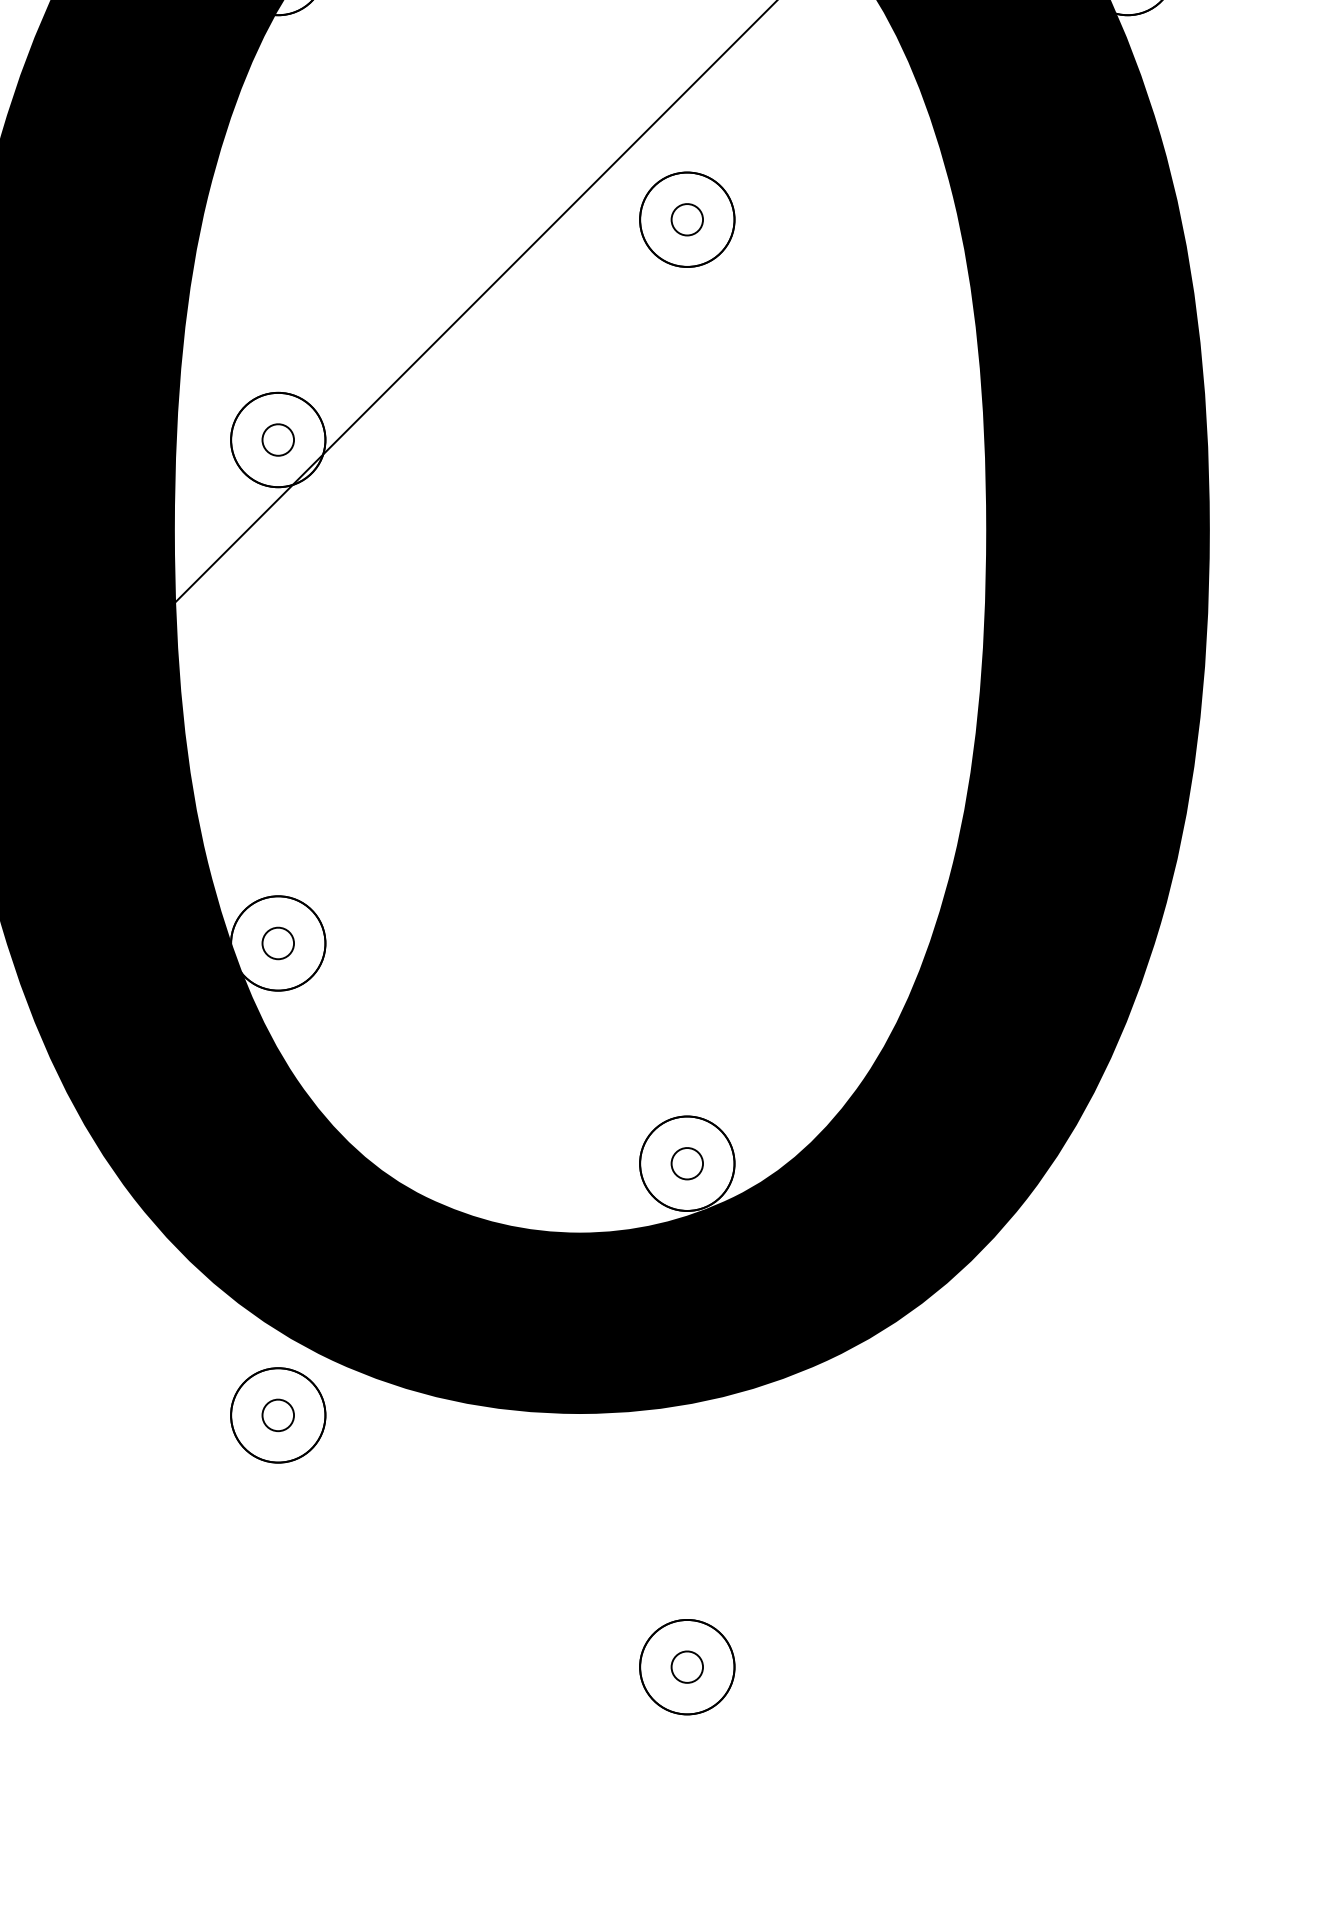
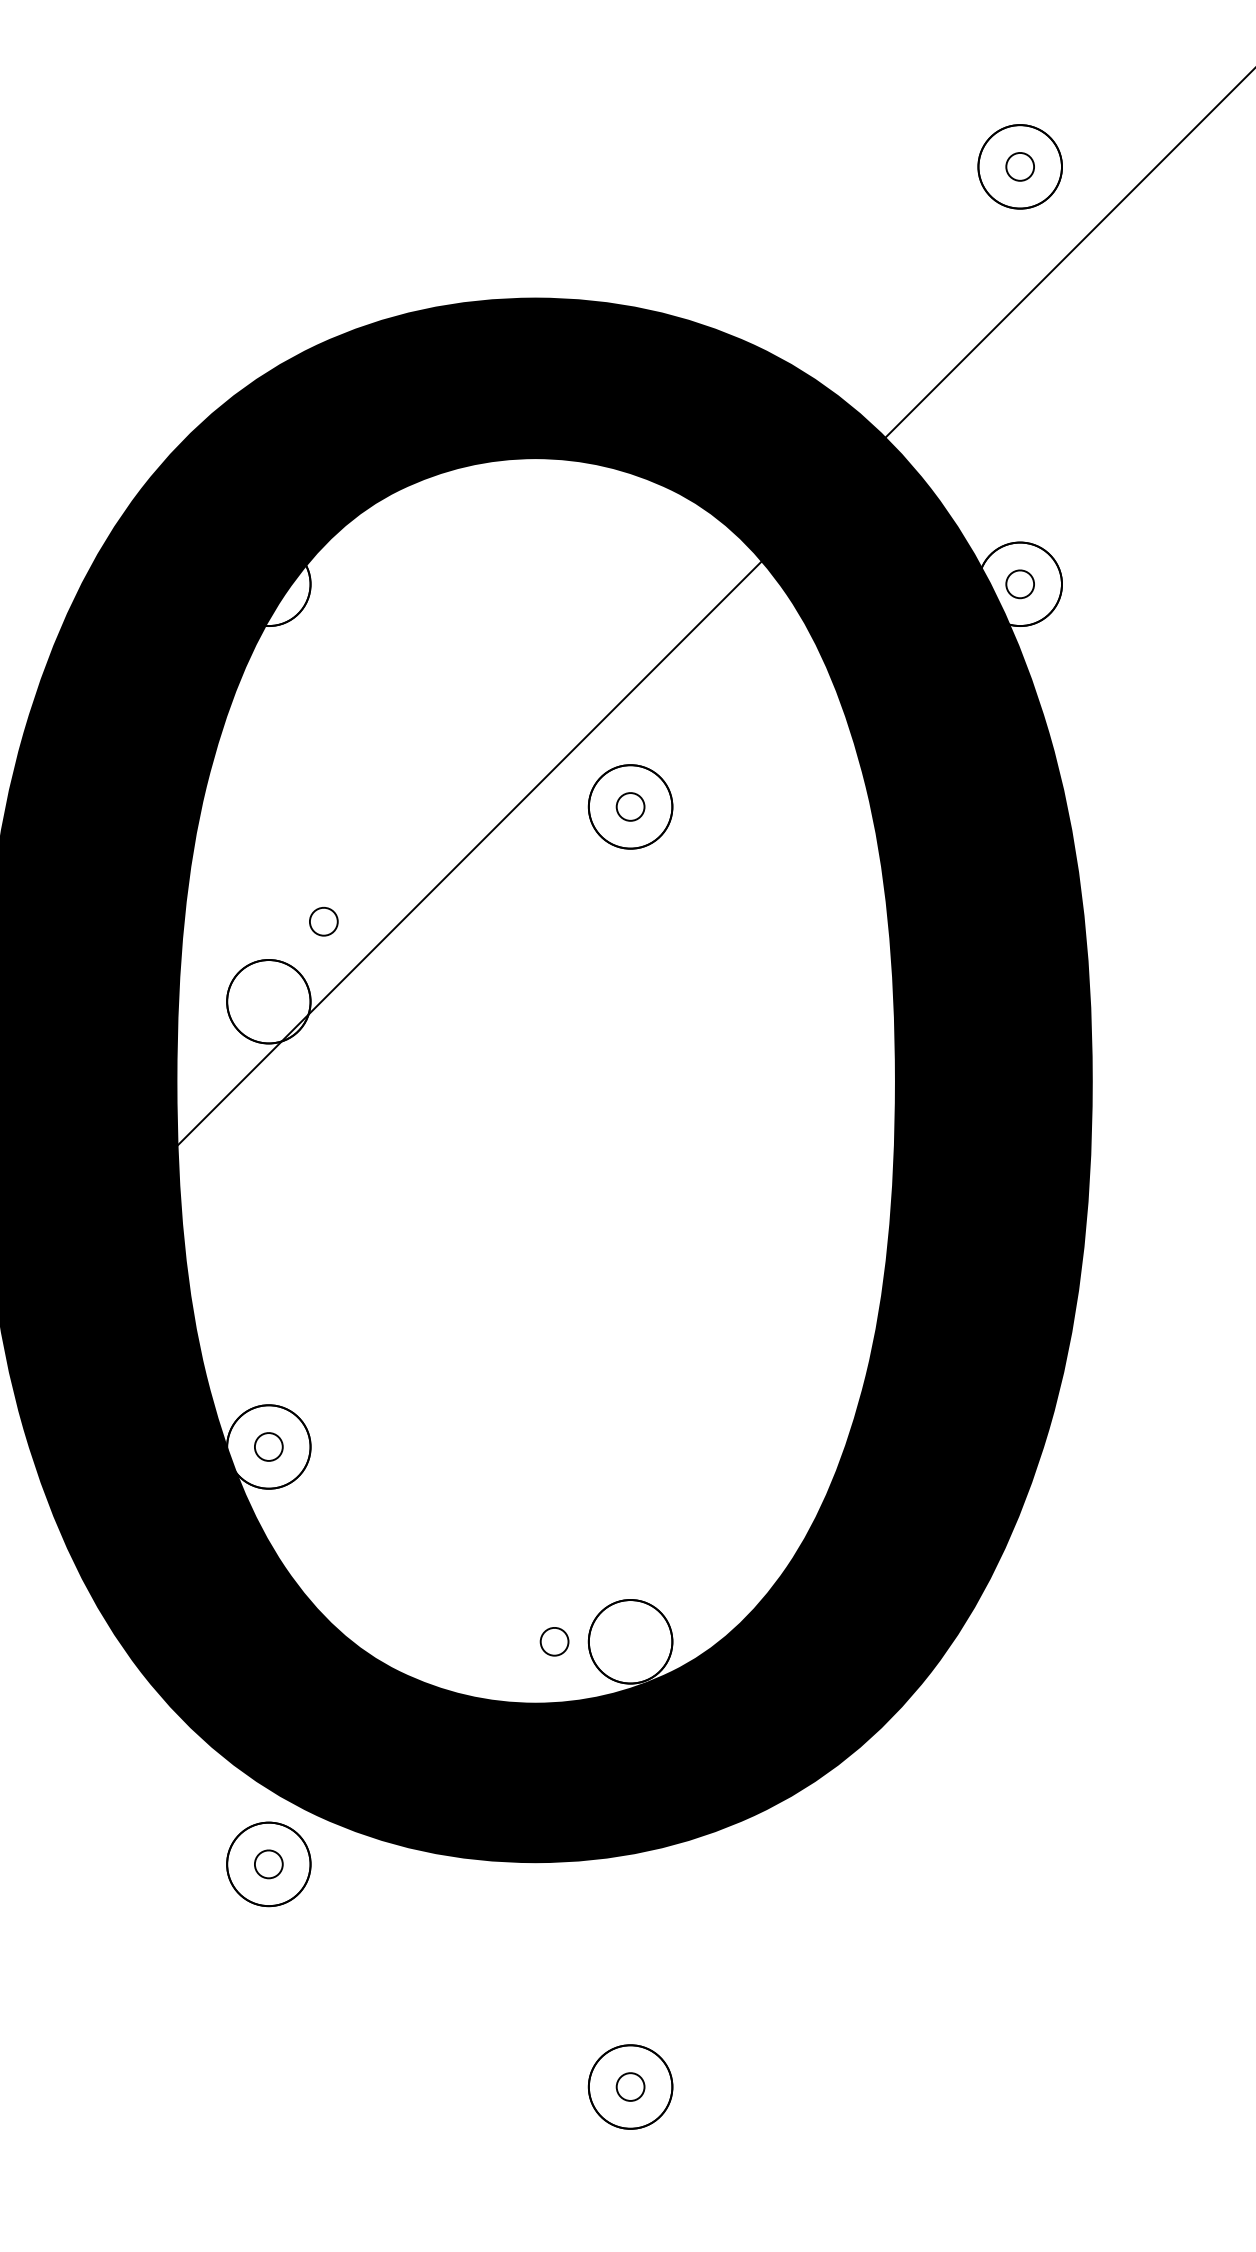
part: (277, 439) -> (323, 921), moved
part: (687, 1163) -> (554, 1641), moved

